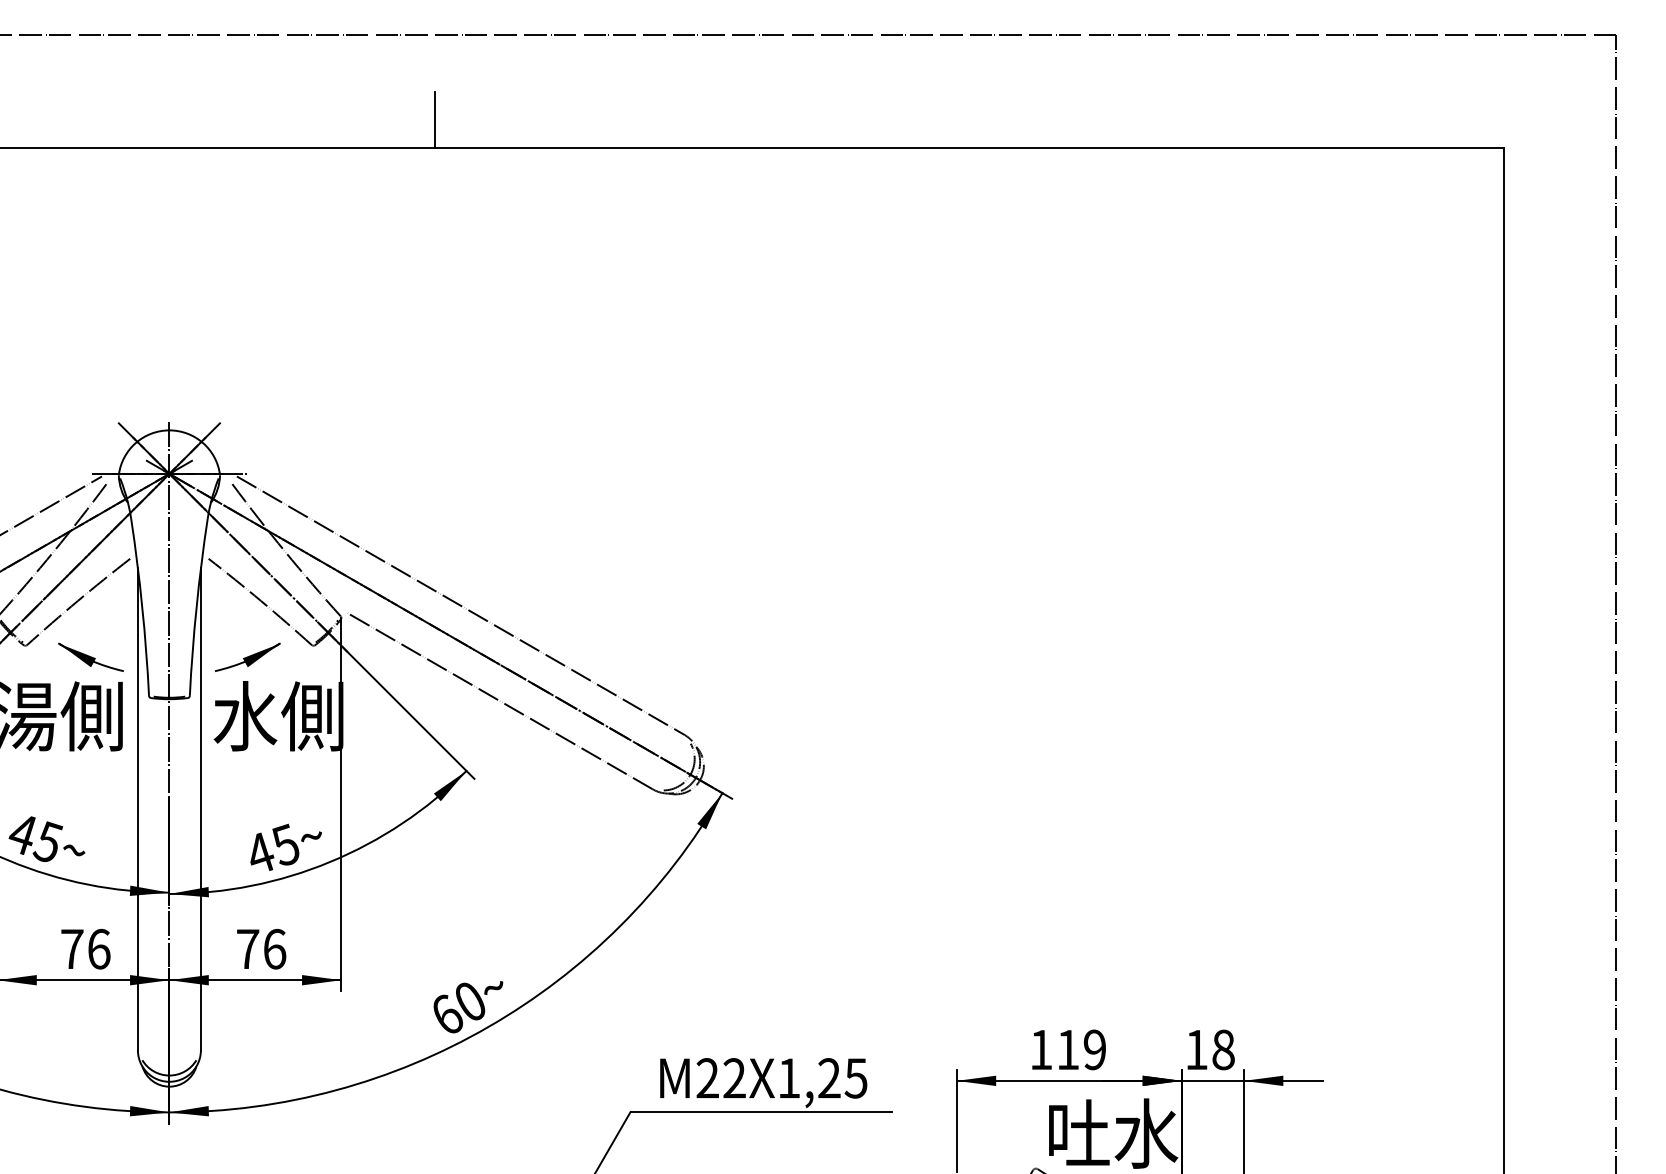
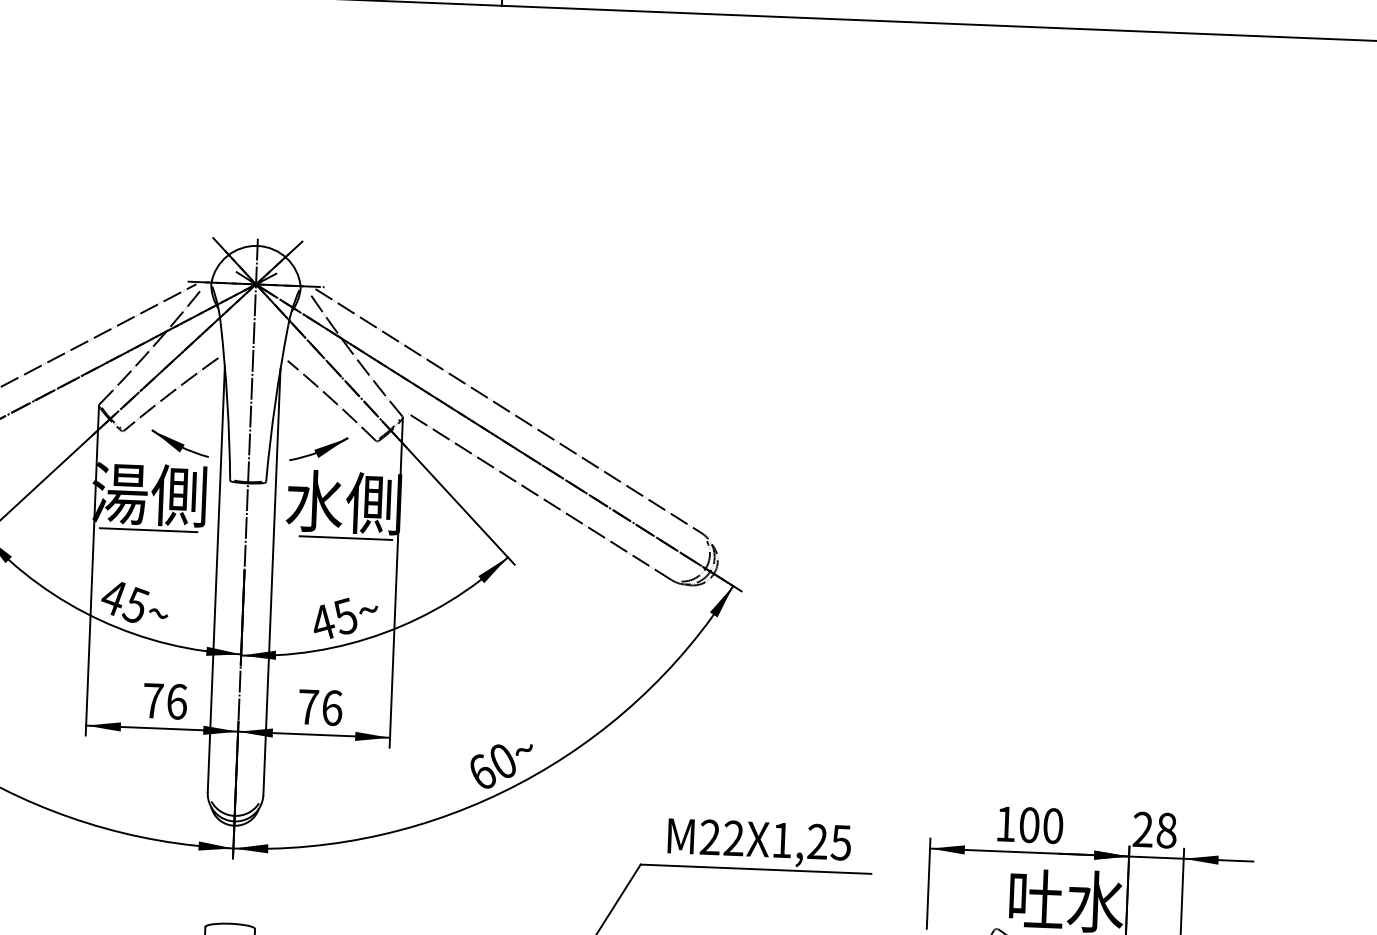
line: (59, 756) -> (148, 530), added
line: (282, 756) -> (345, 538), added
text: (1081, 1049) -> (1041, 825), 119 -> 100
text: (1196, 1049) -> (1142, 829), 18 -> 28

